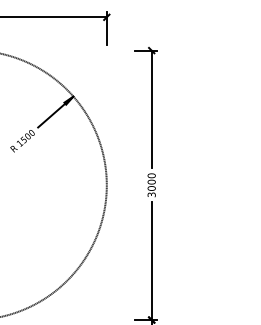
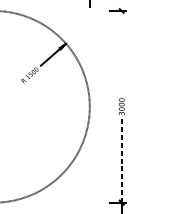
line: (151, 109) -> (121, 52), removed
line: (151, 261) -> (121, 161), solid -> dashed

